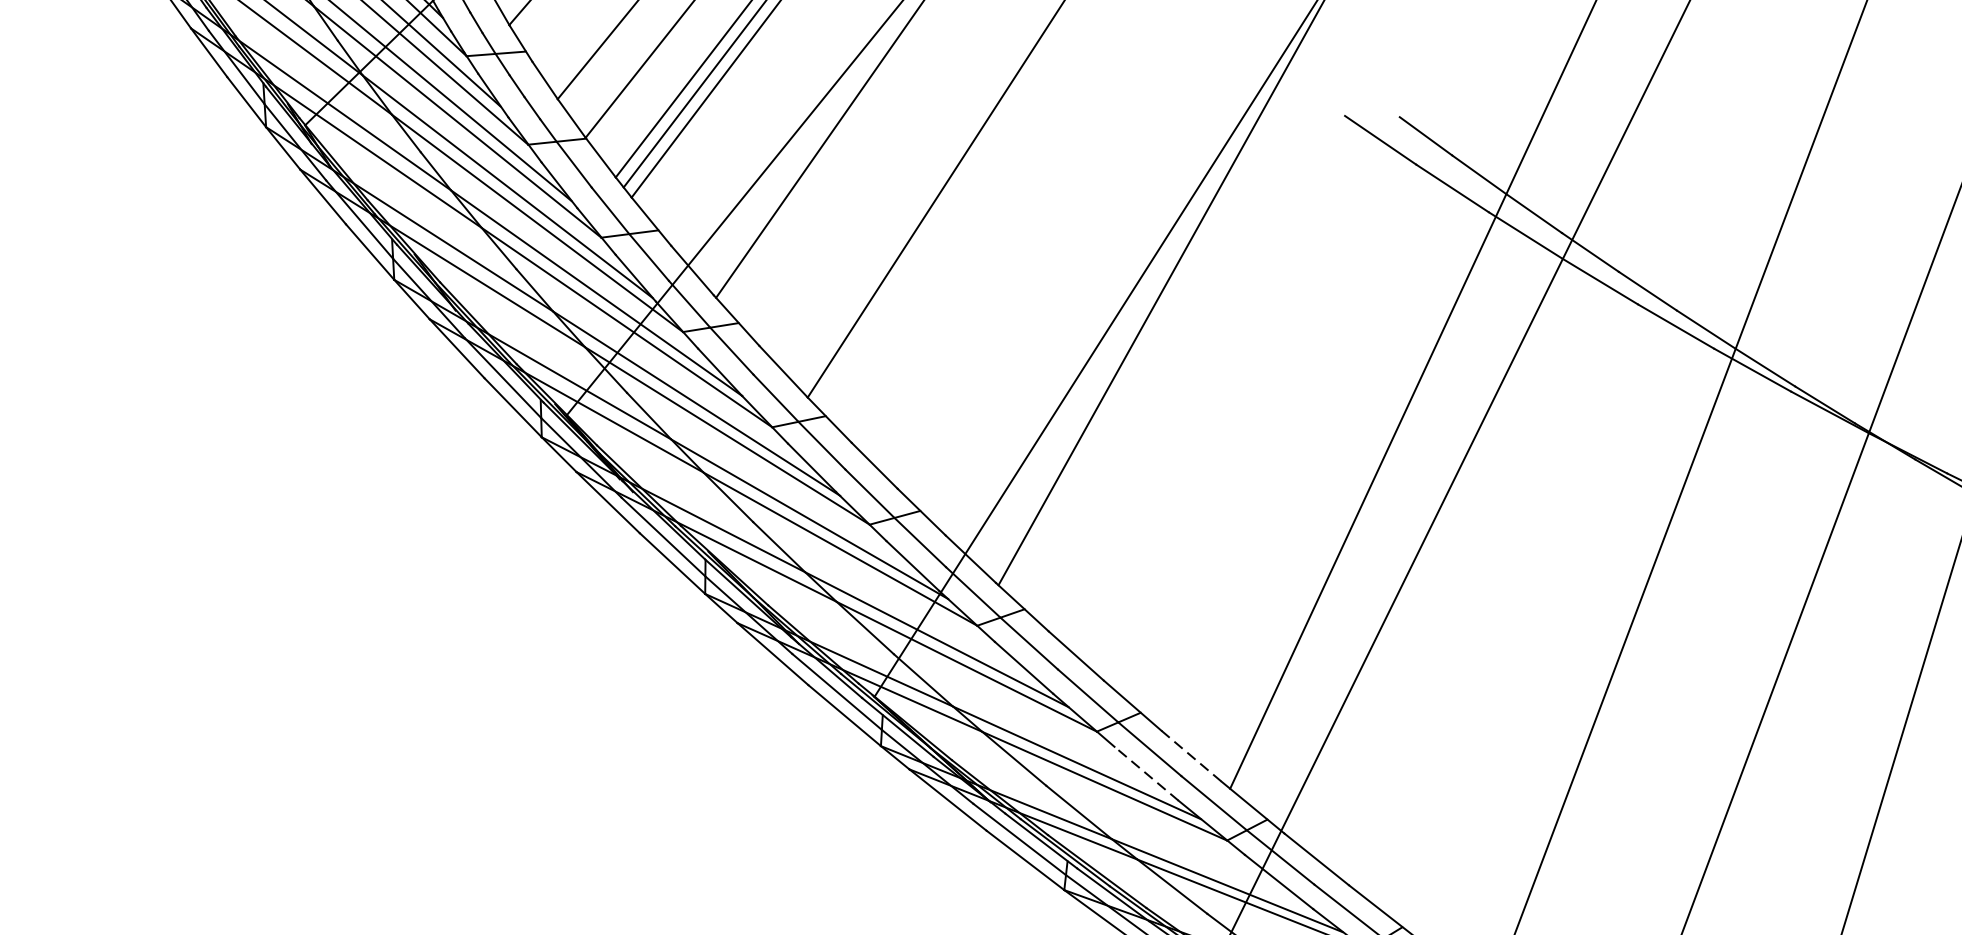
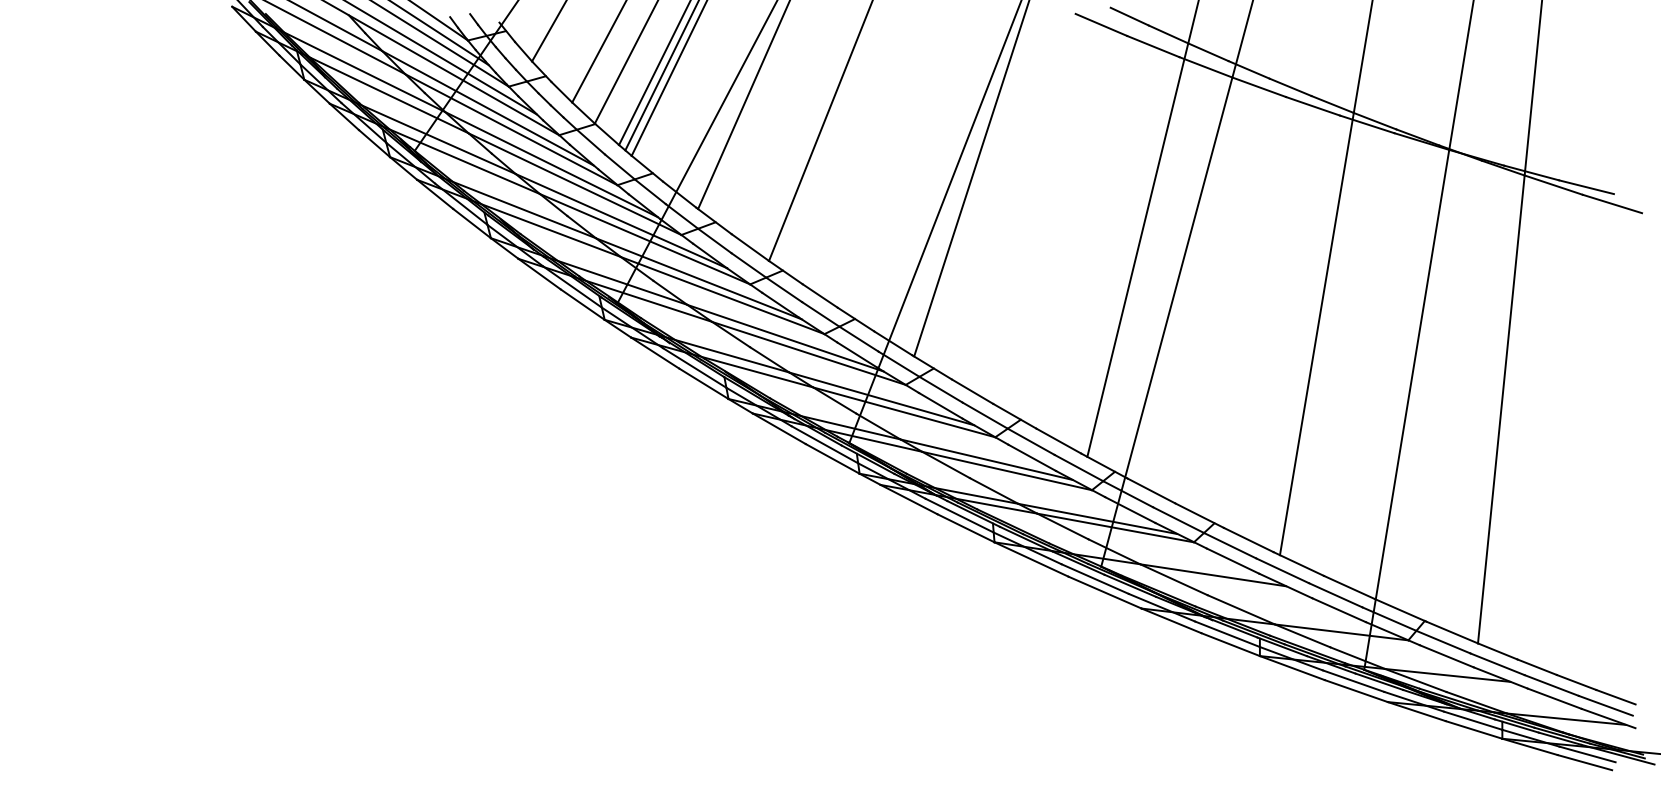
line: (1191, 756) -> (1058, 441), dashed -> solid
line: (1145, 773) -> (1031, 457), dashed -> solid

